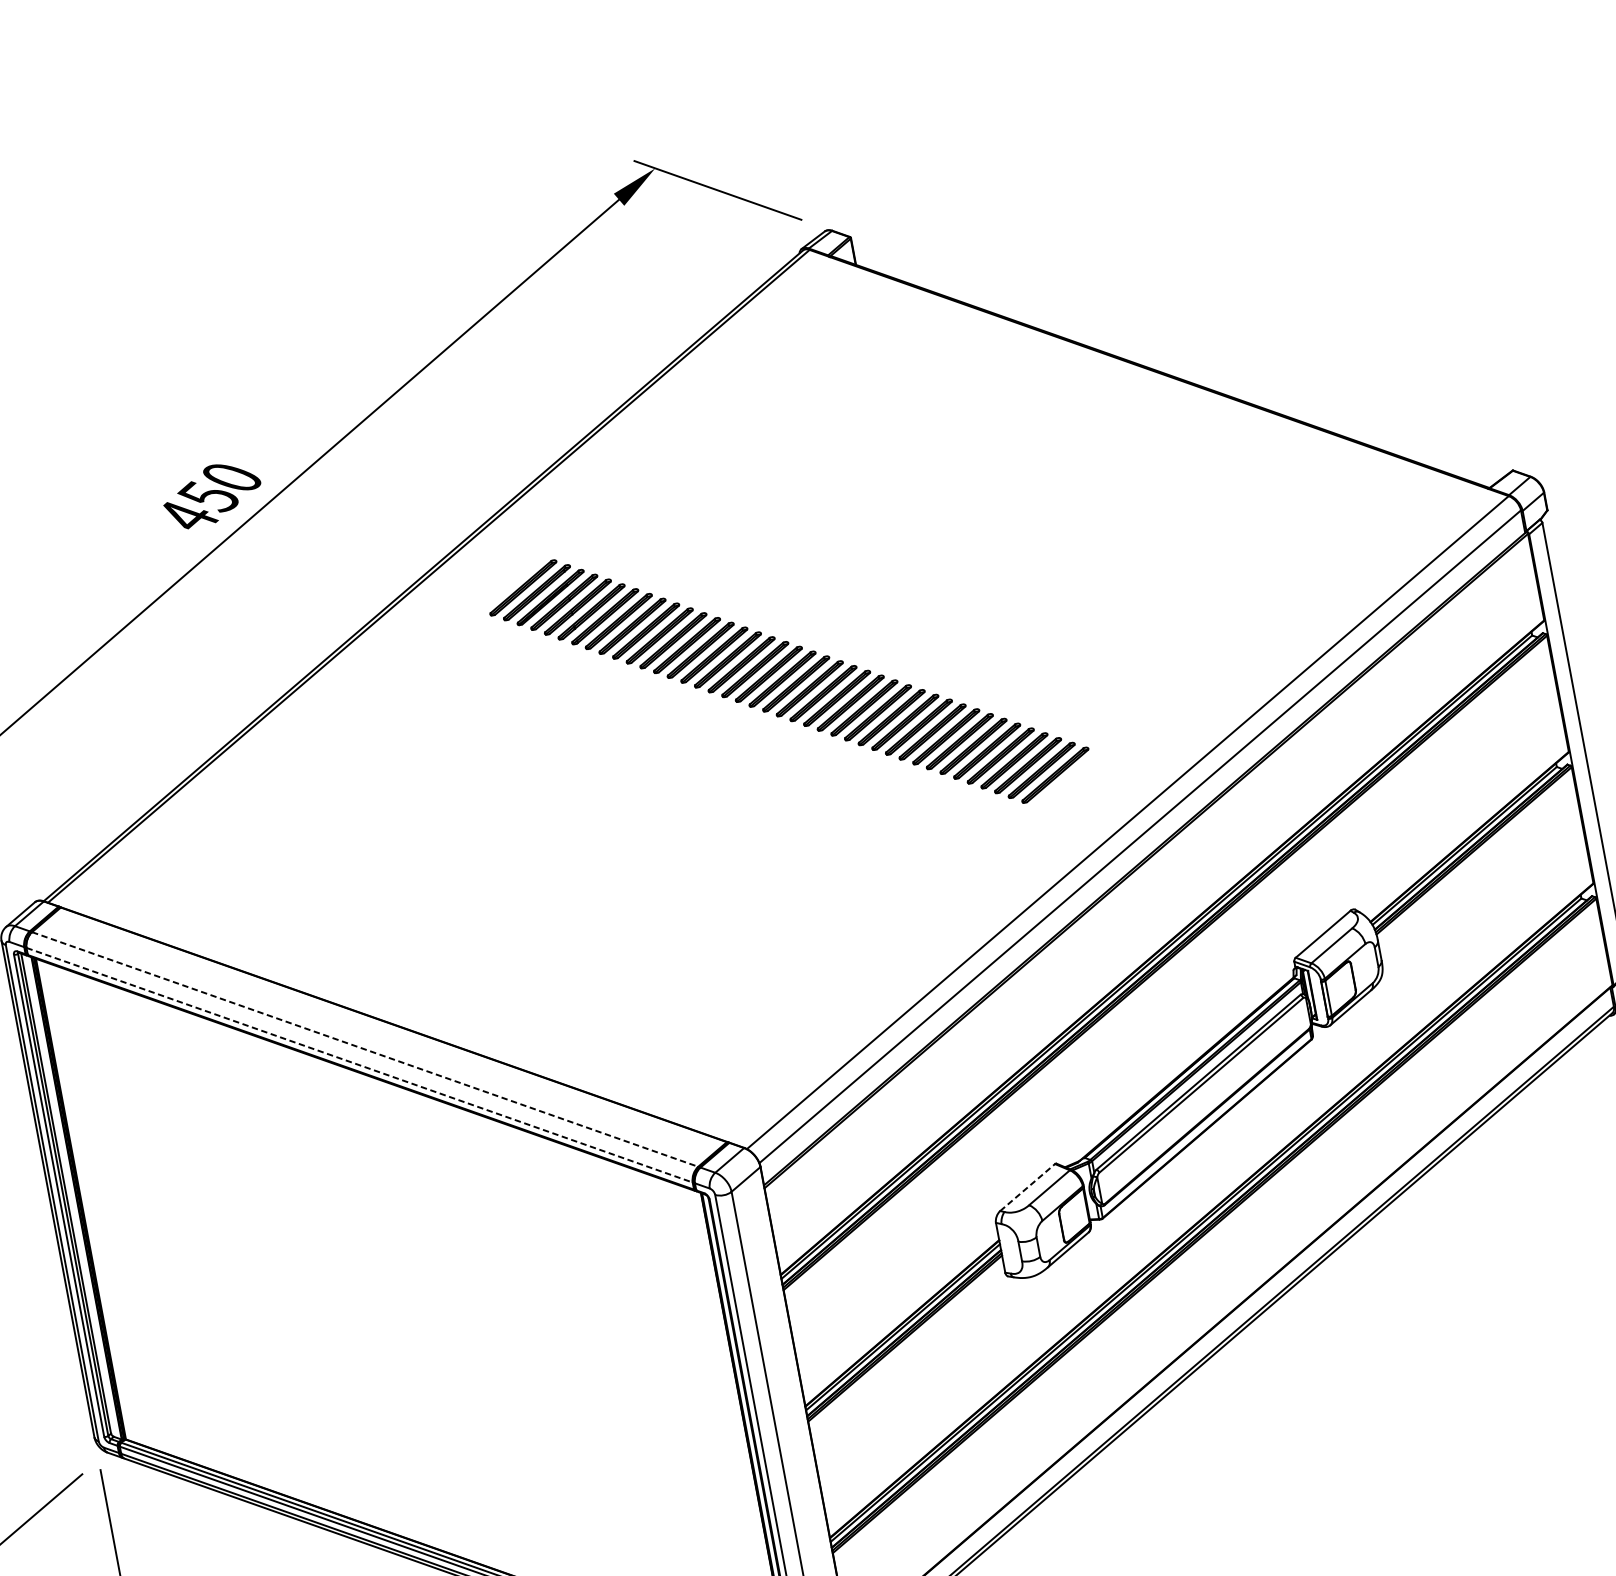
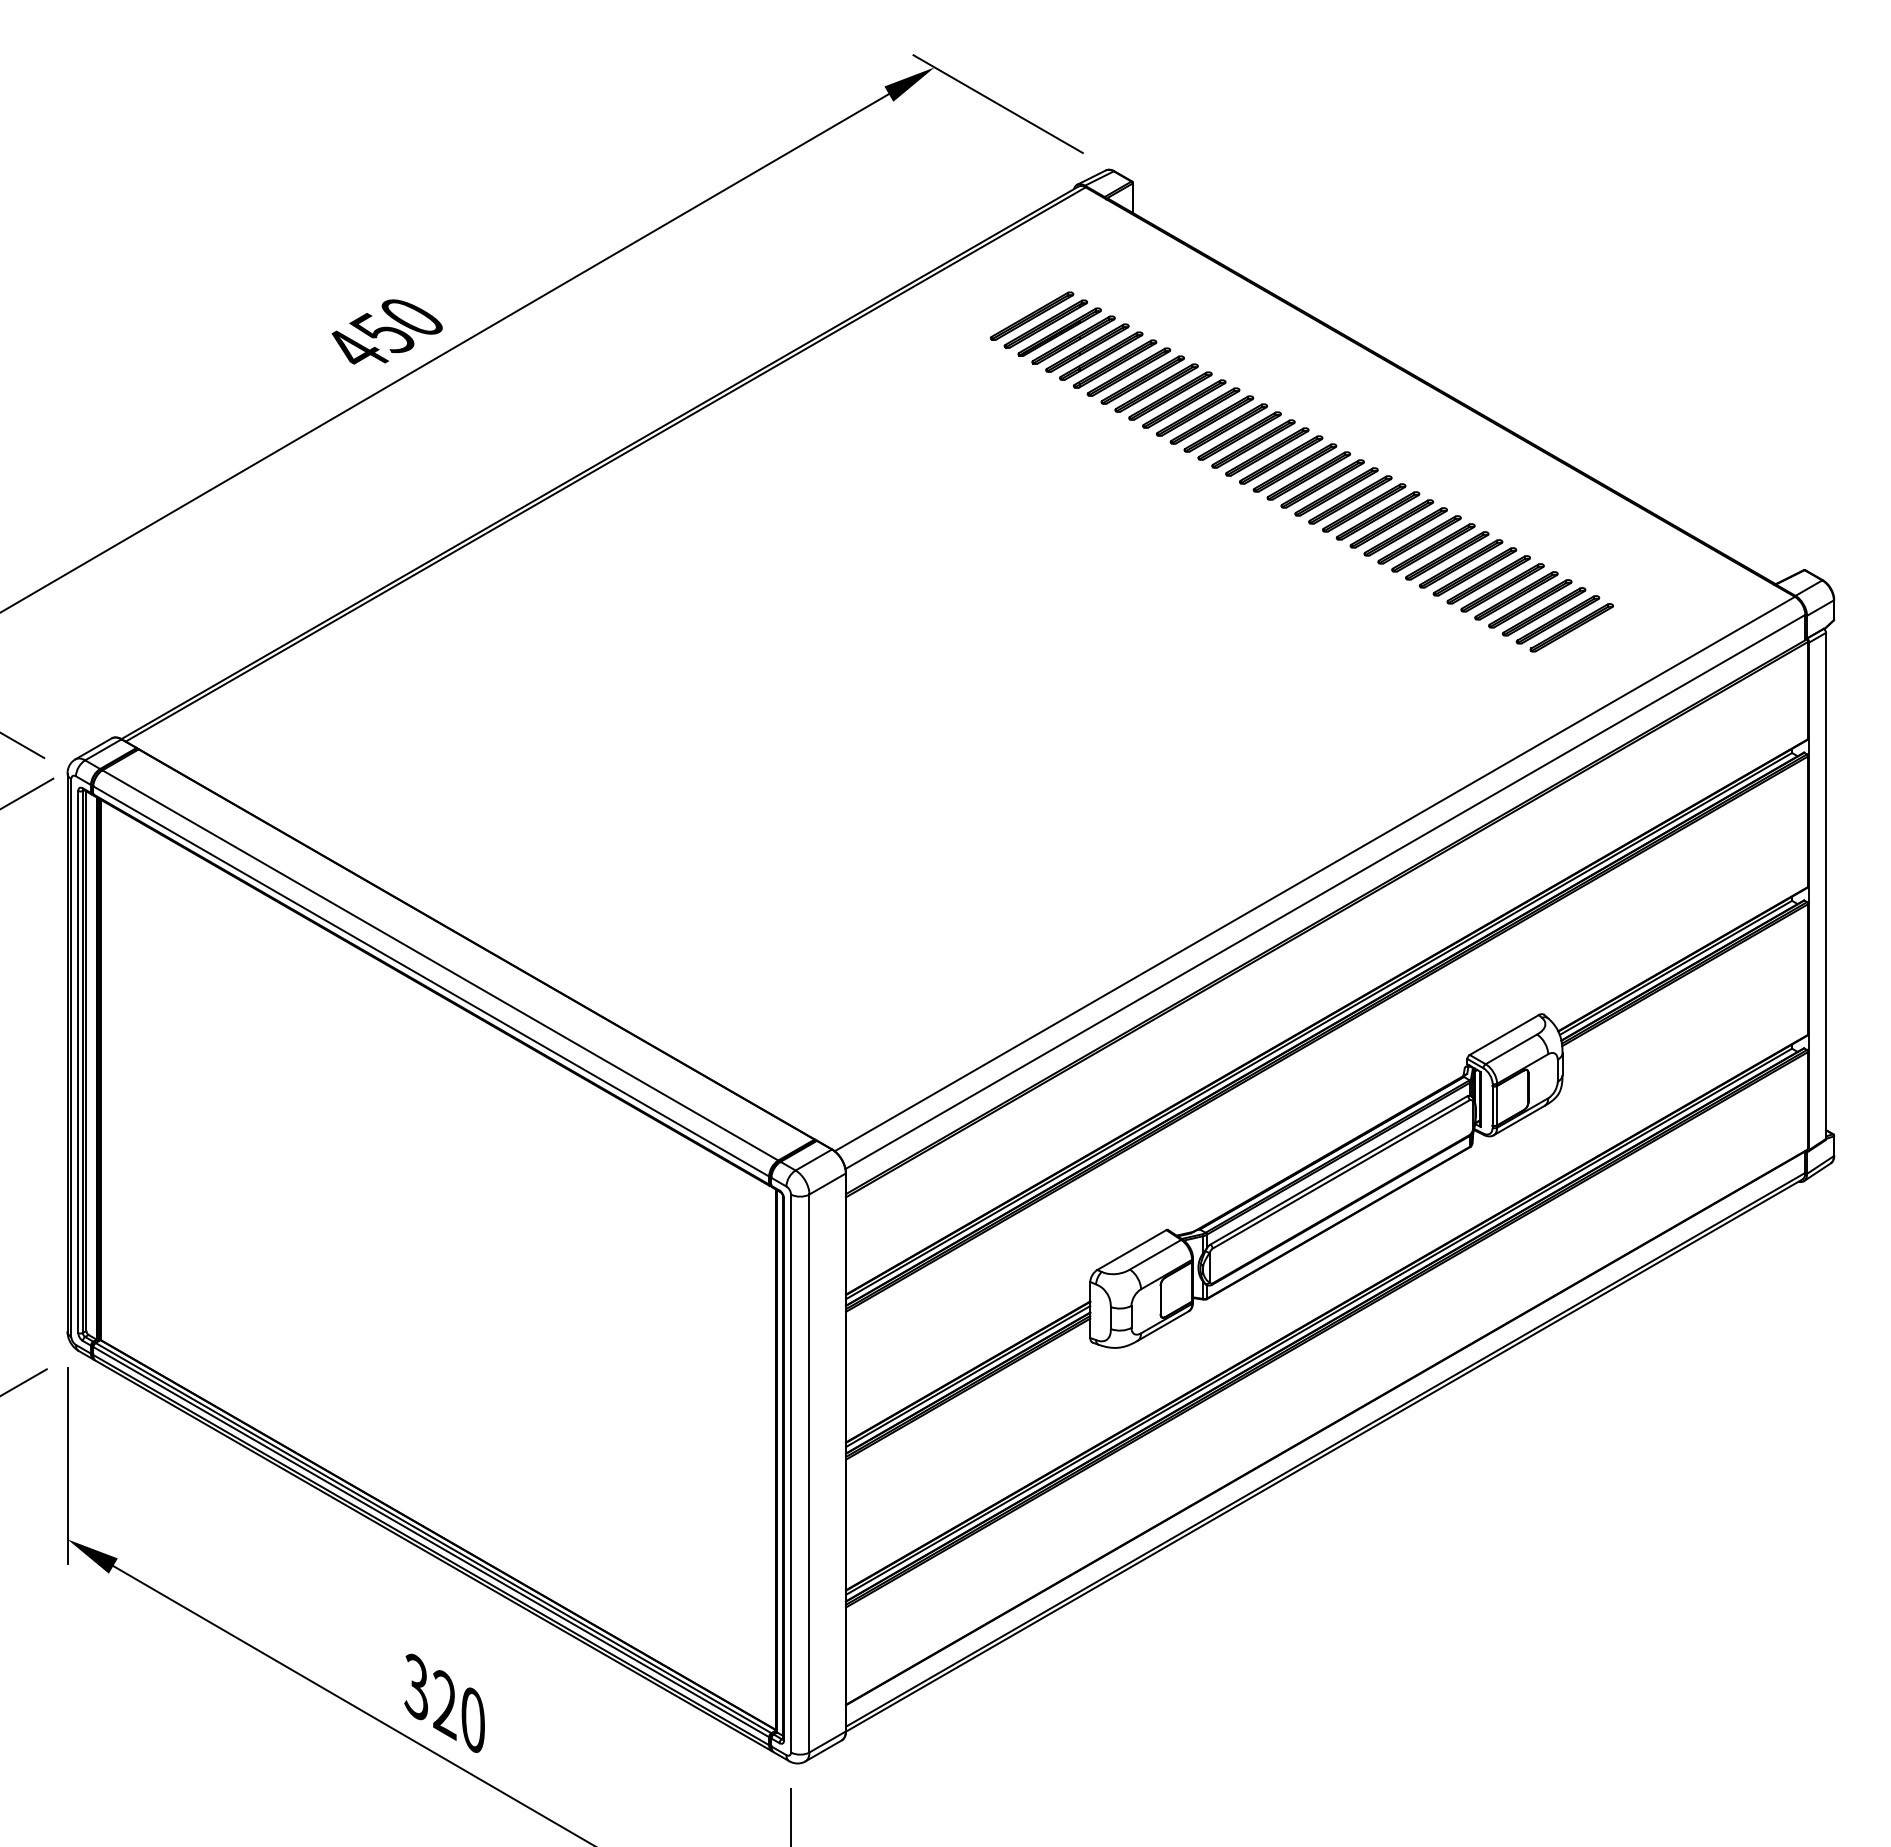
part: (788, 681) -> (1301, 471), moved
line: (365, 1049) -> (440, 965), dashed -> solid
line: (359, 1065) -> (431, 981), dashed -> solid
line: (1027, 1188) -> (1131, 1250), dashed -> solid

